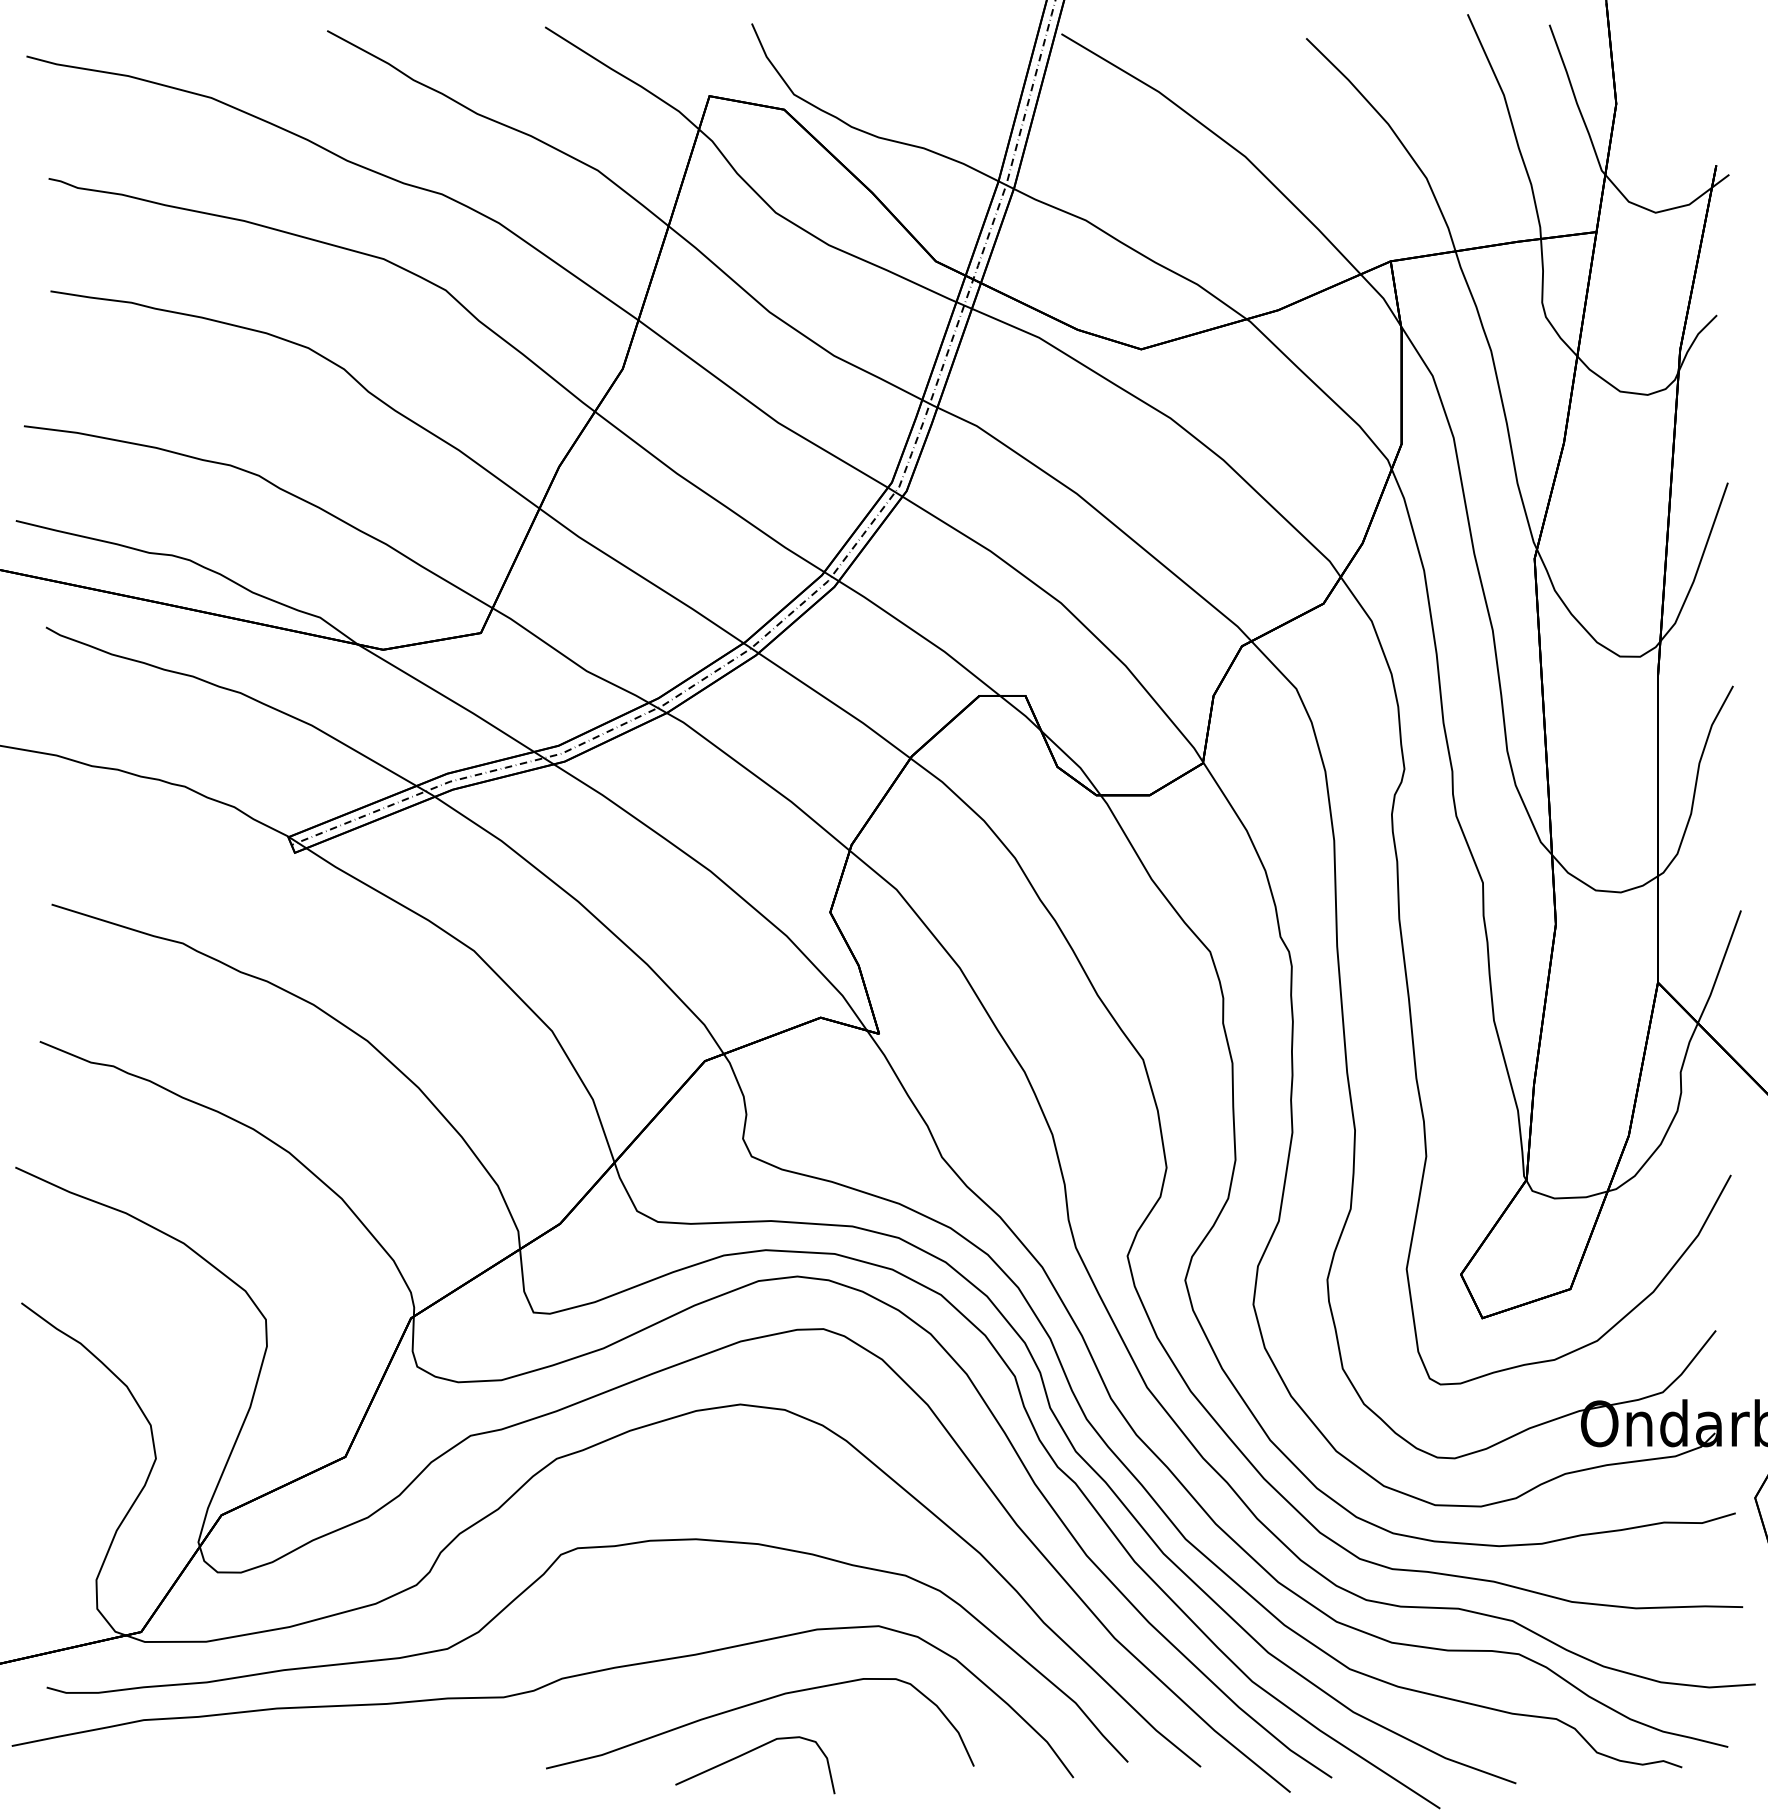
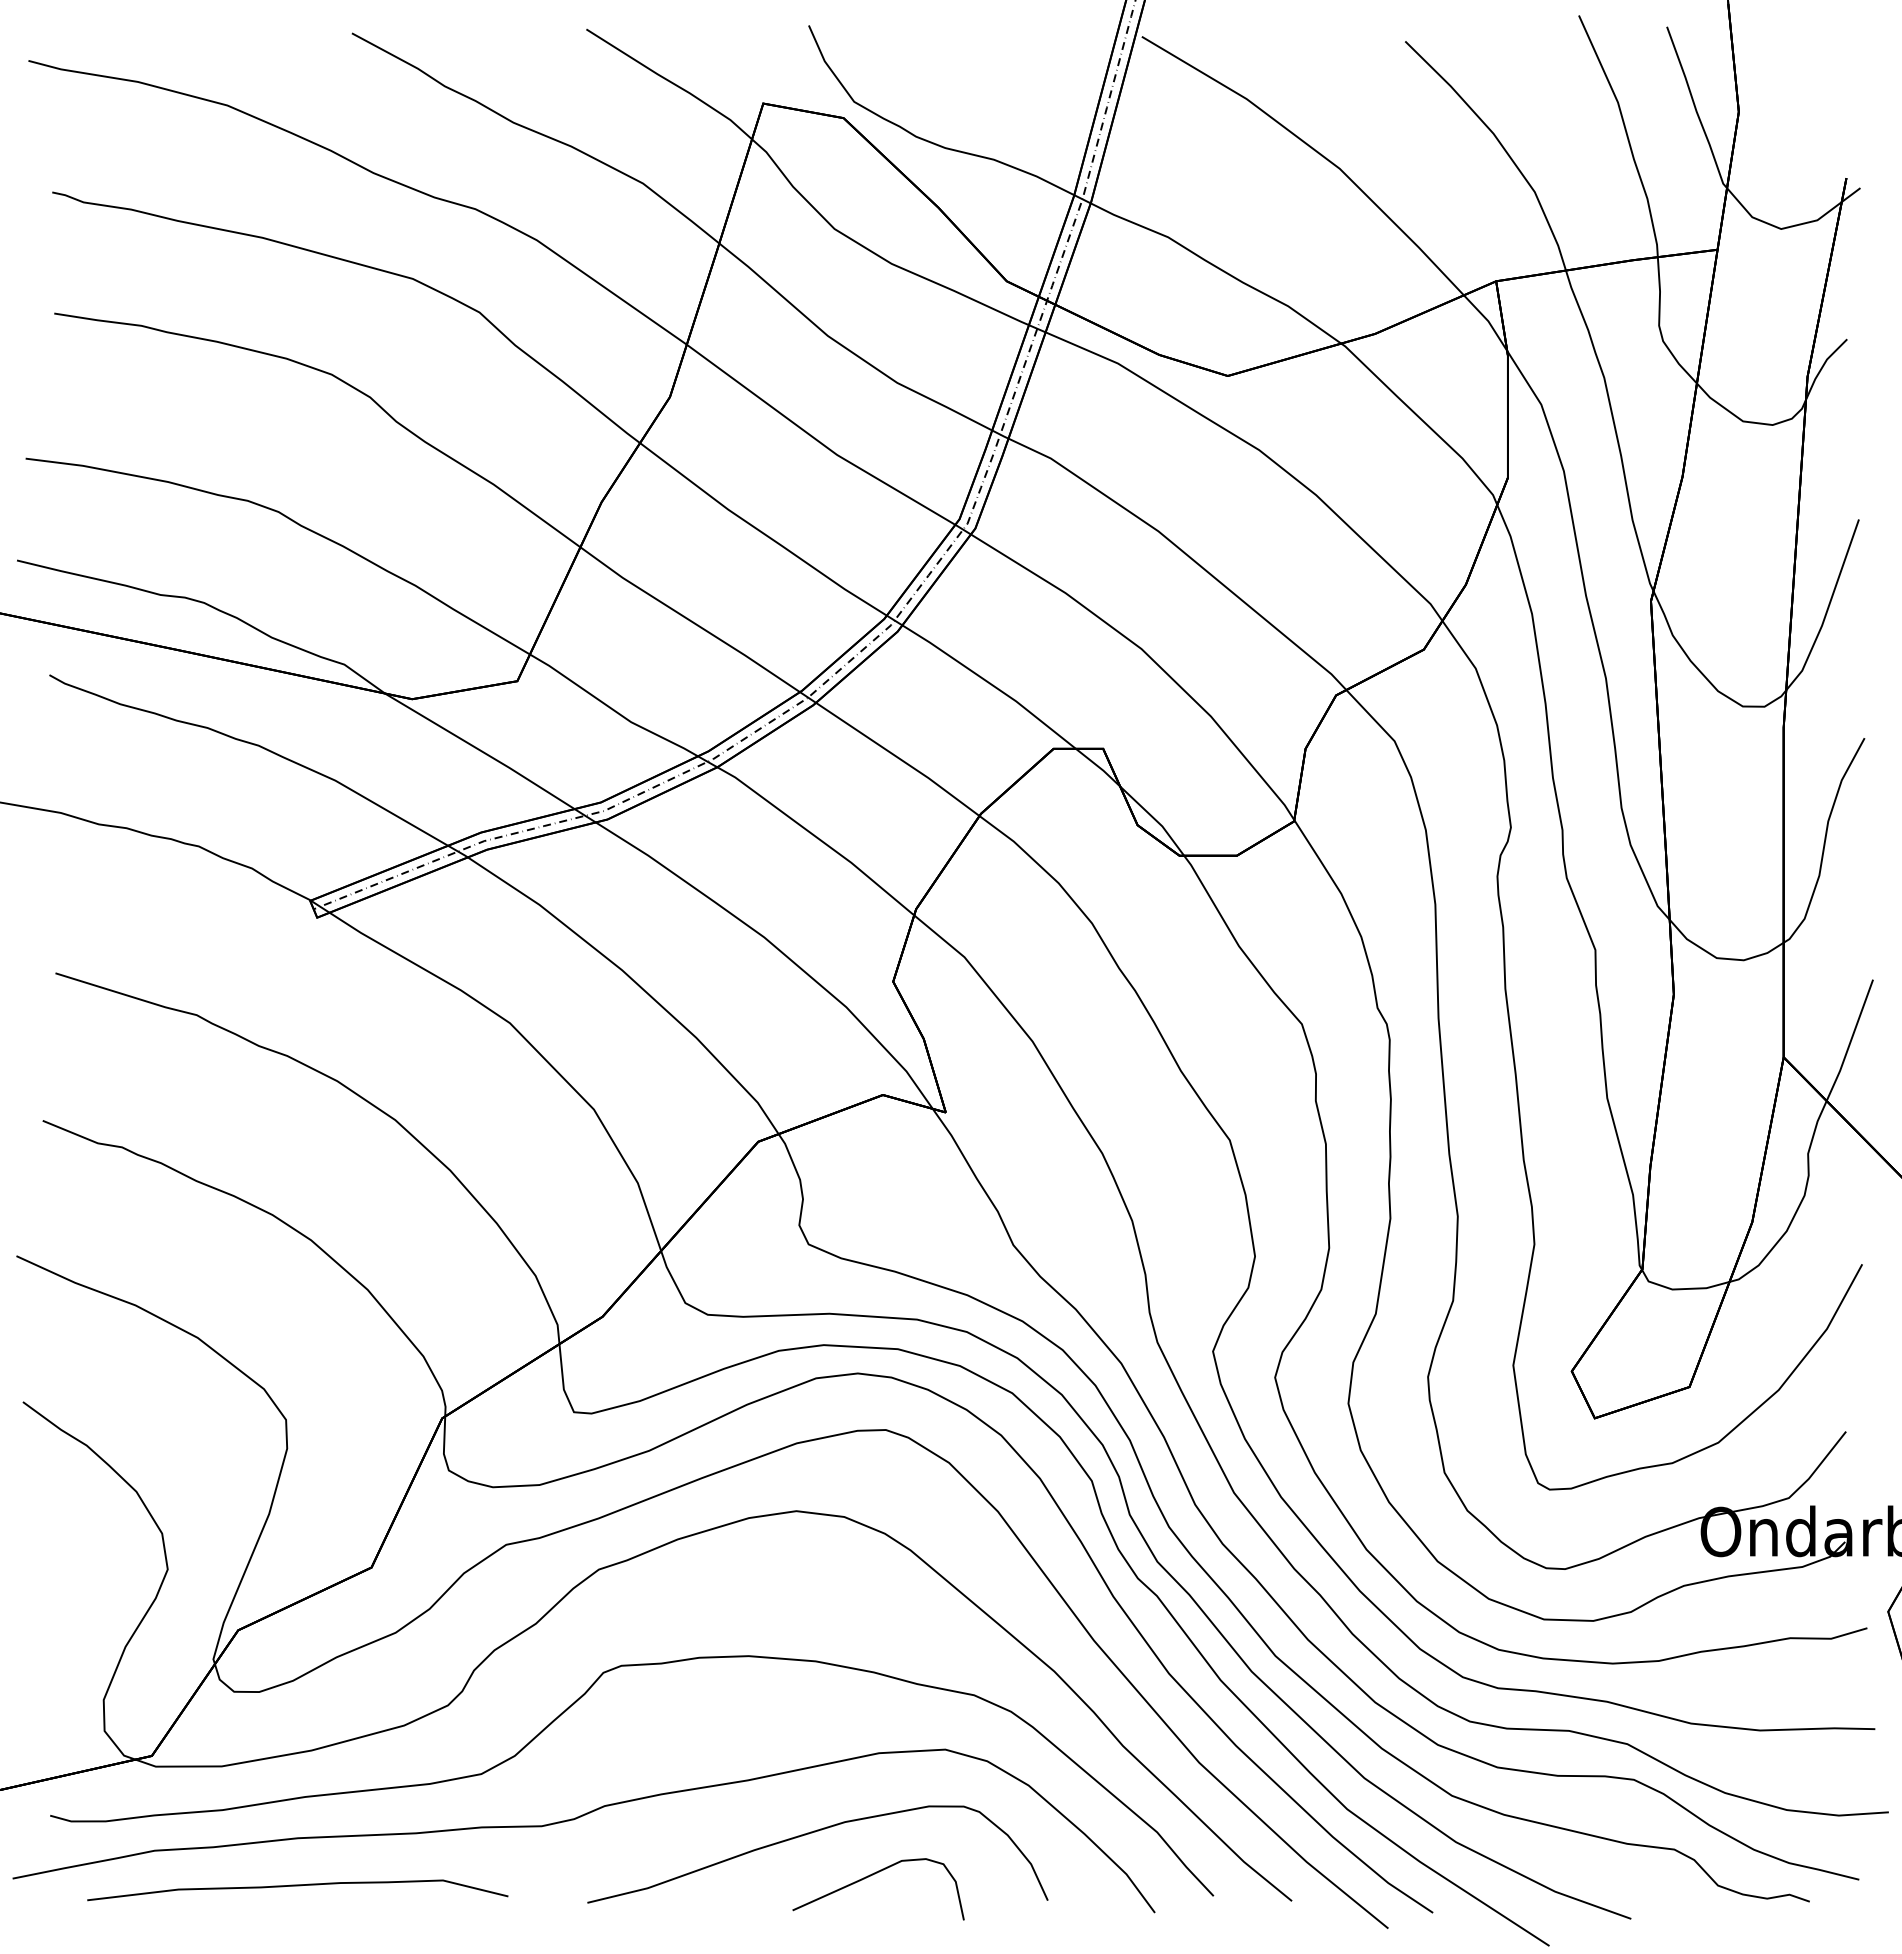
curve: (750, 1752) -> (873, 1875), moved
curve: (276, 1753) -> (297, 1886), added

